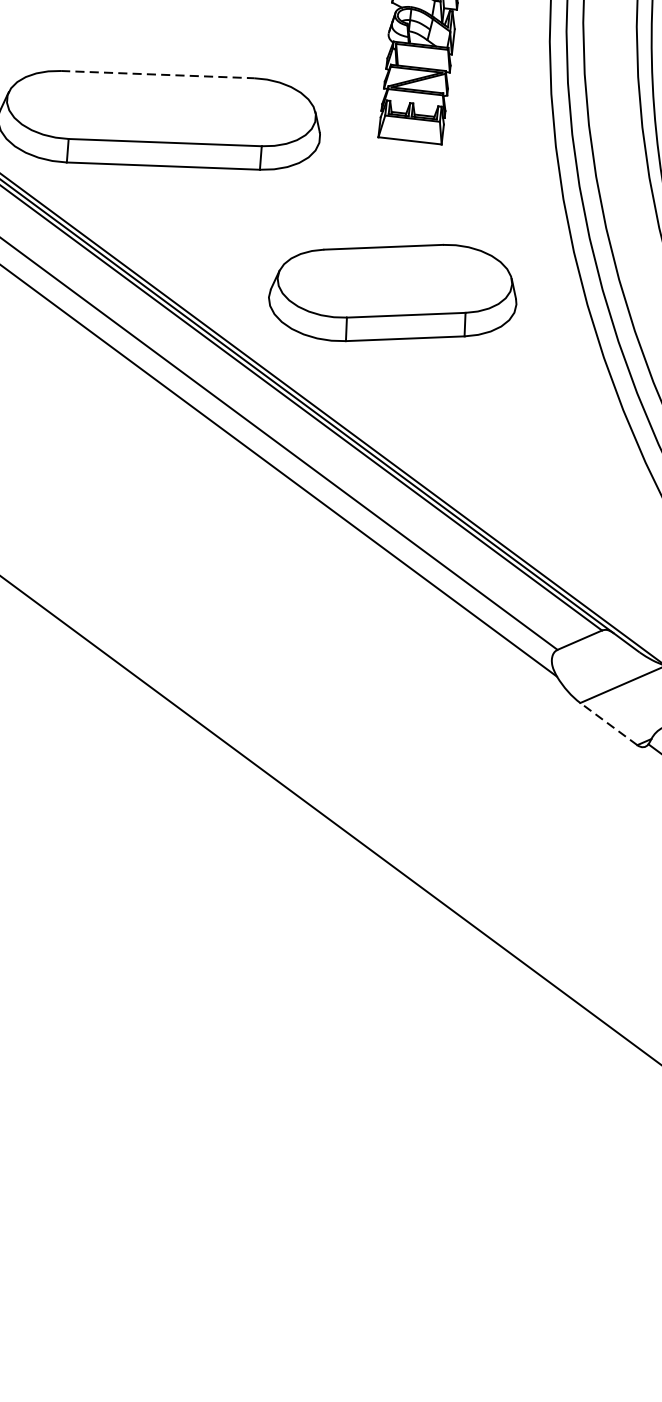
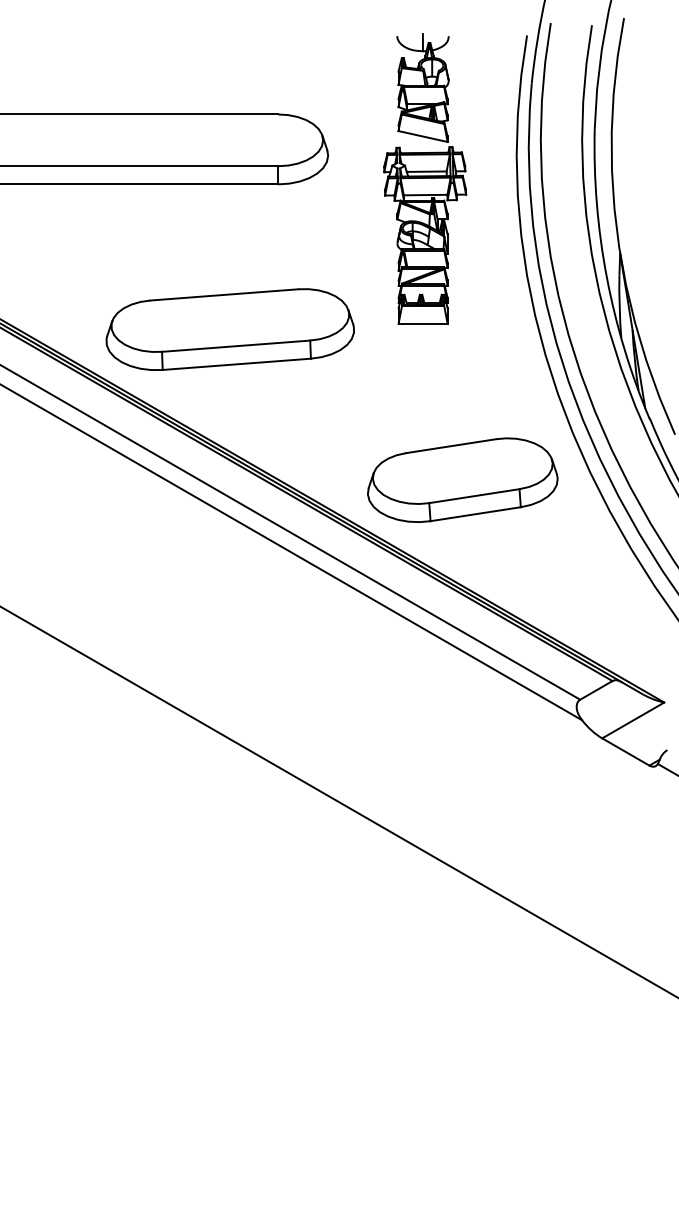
line: (157, 74) -> (224, 294), dashed -> solid
part: (393, 291) -> (462, 479), moved
line: (608, 723) -> (625, 751), dashed -> solid

